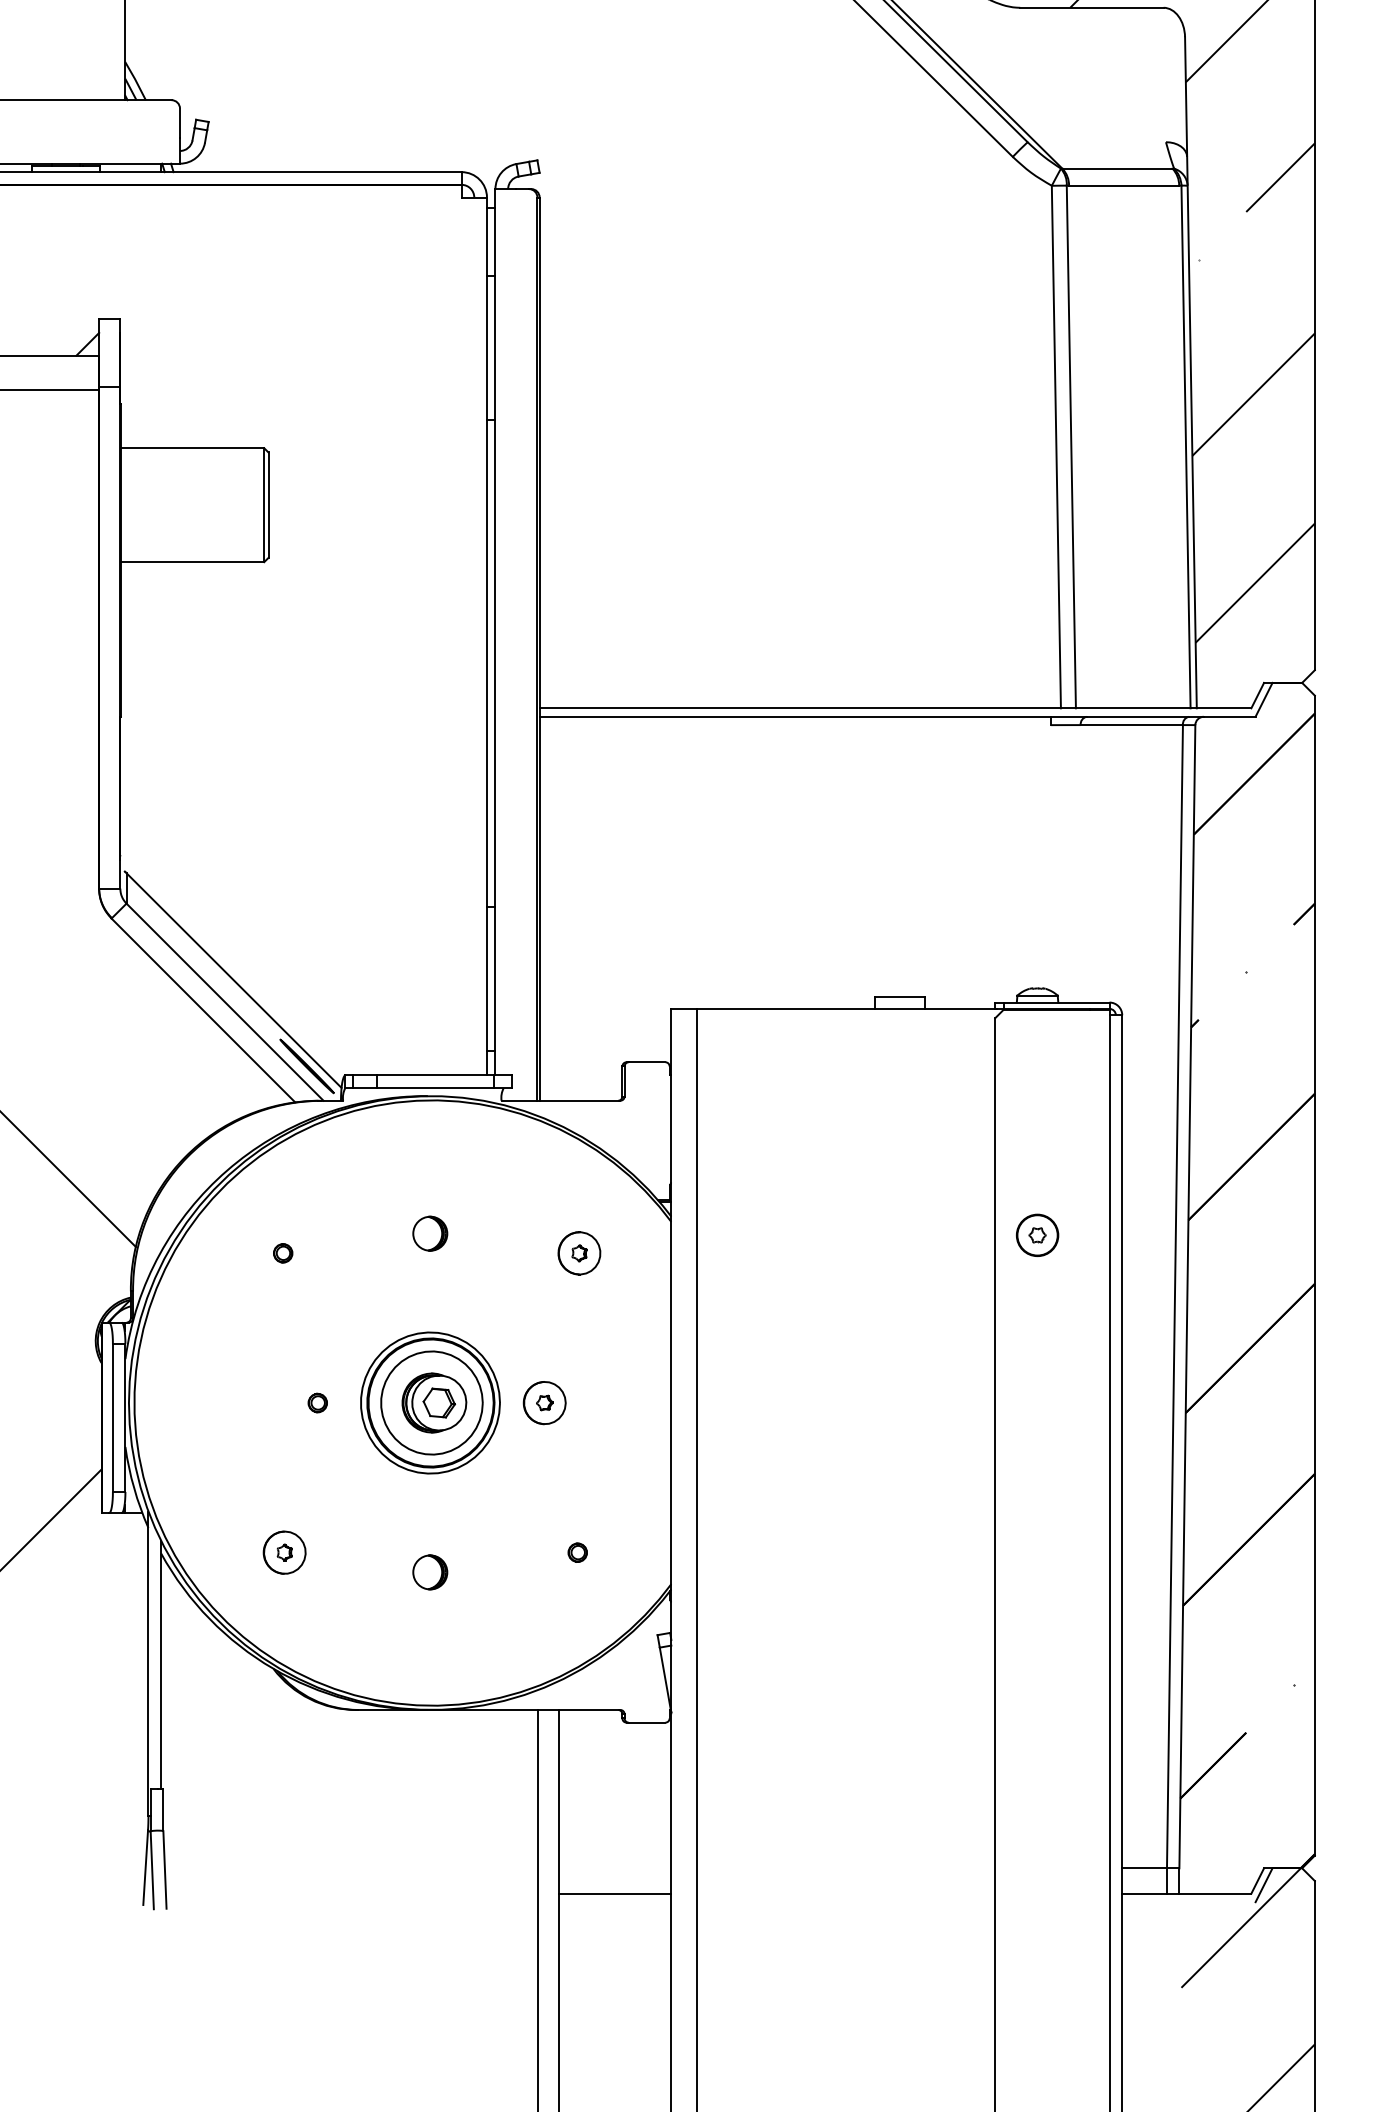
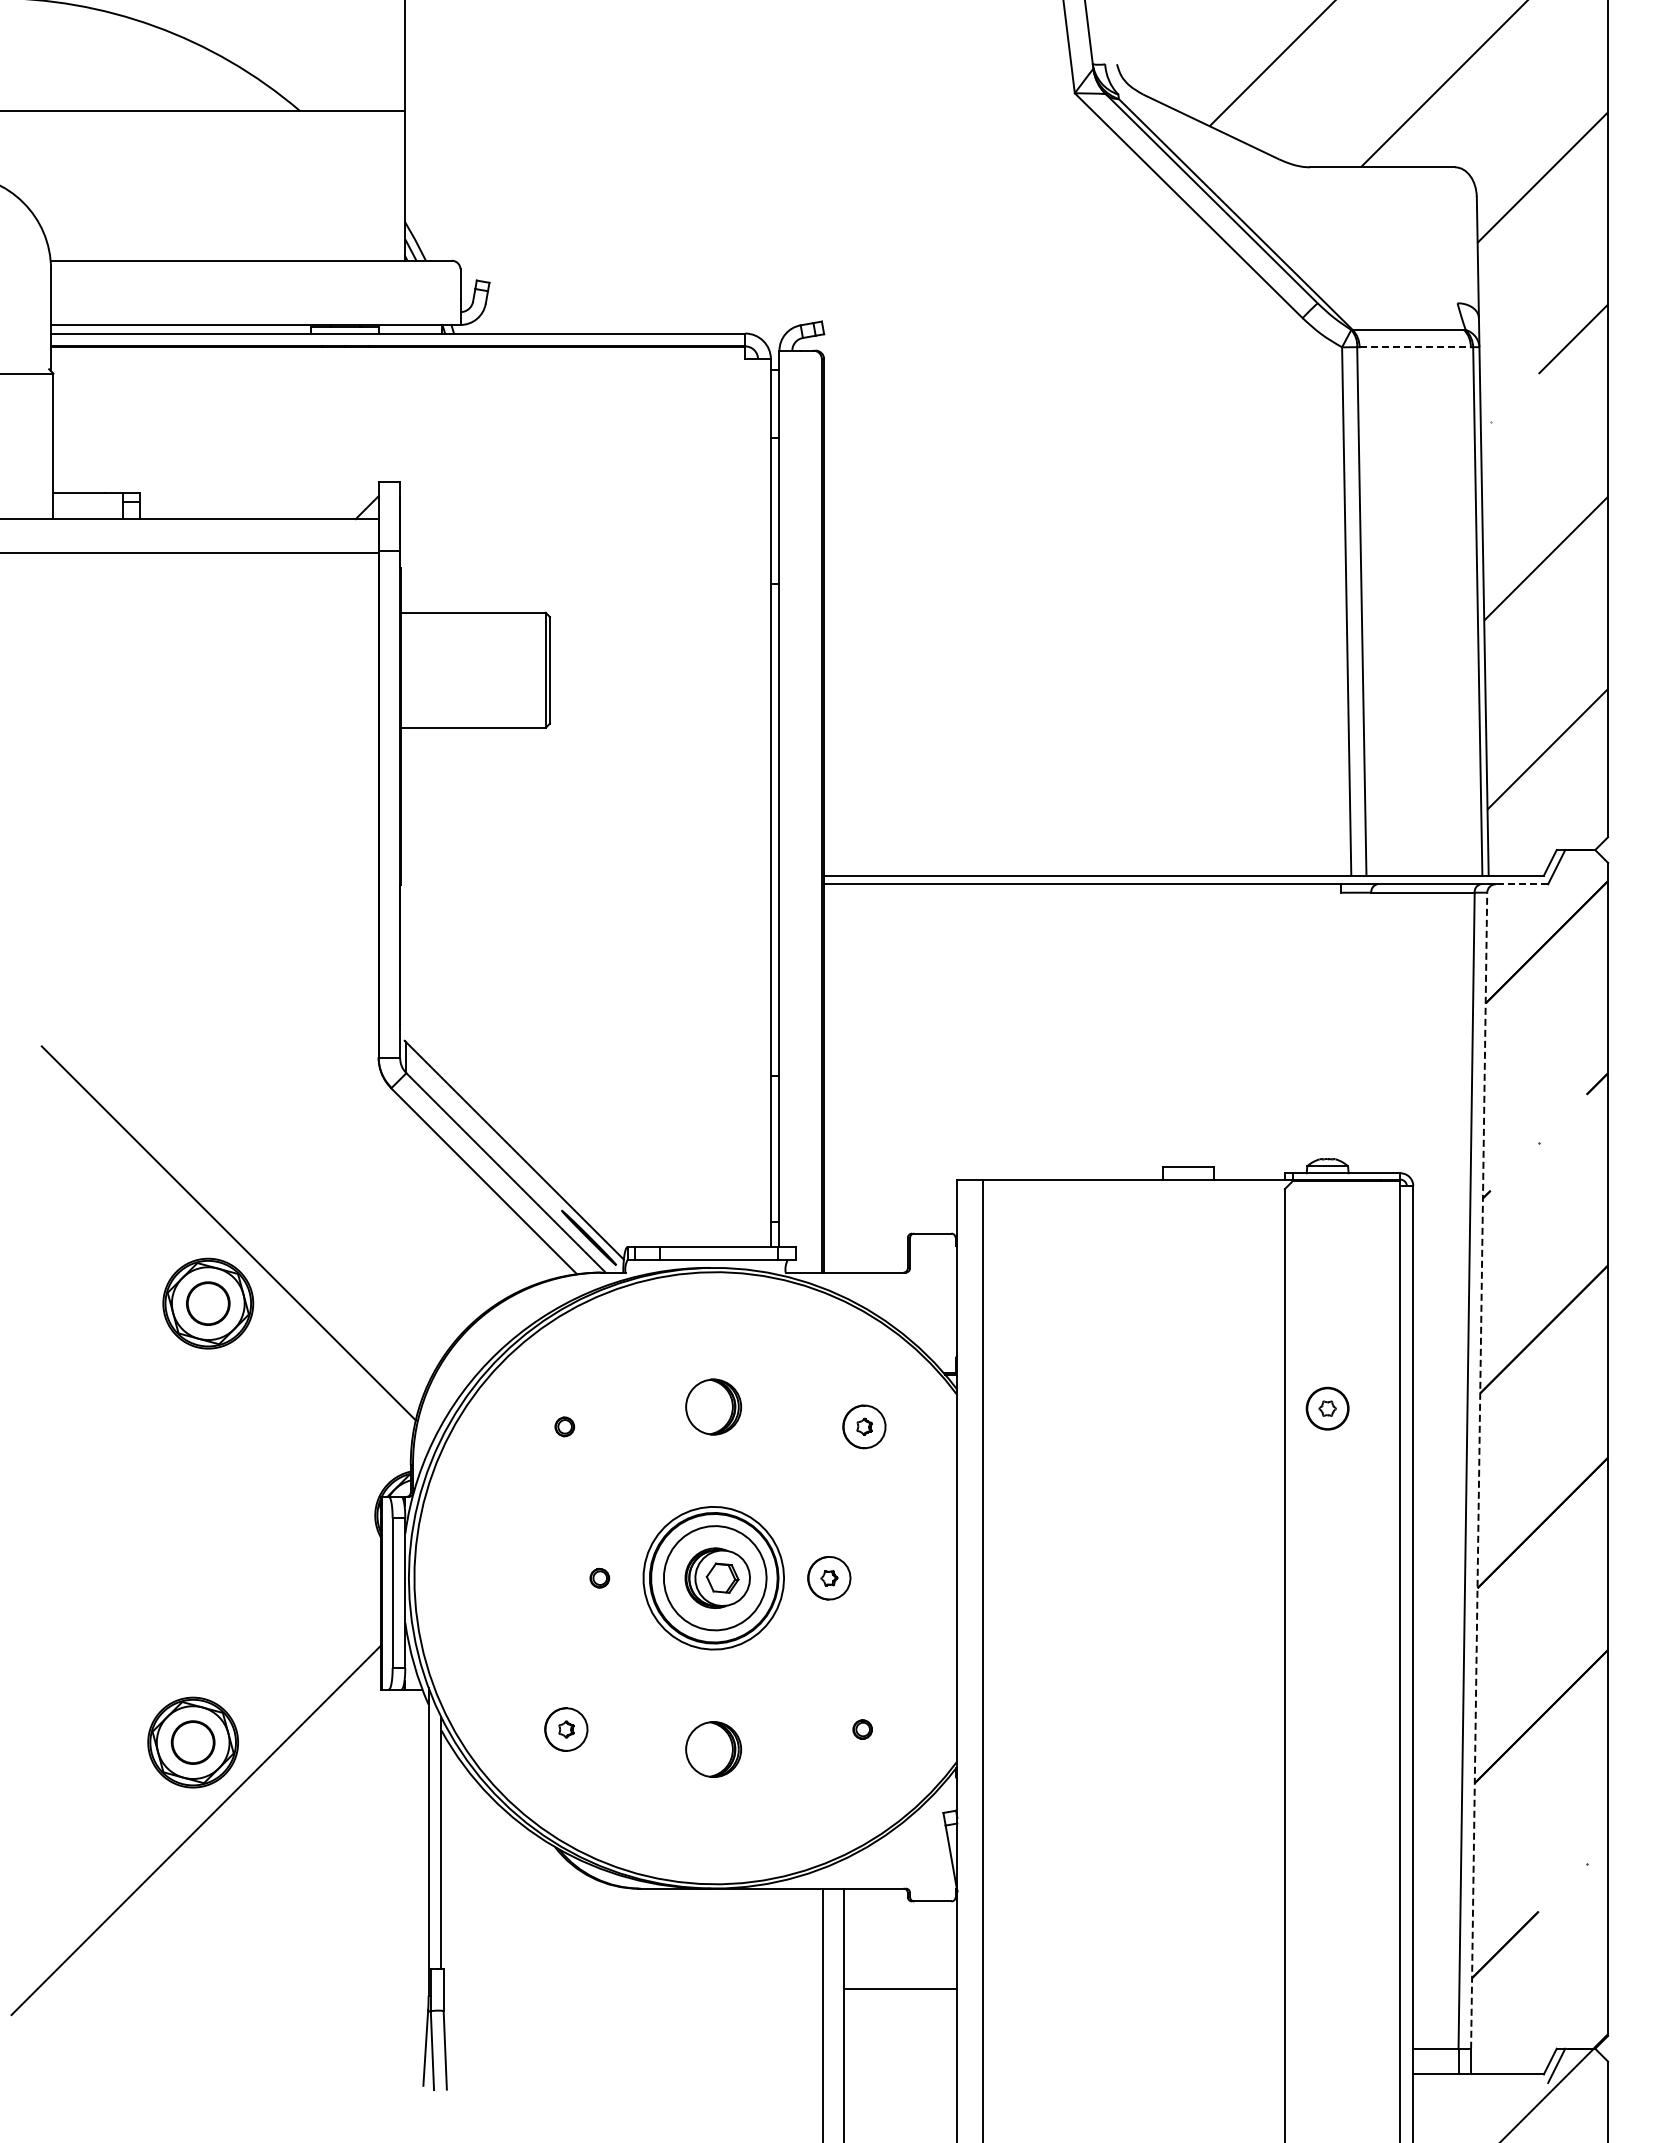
line: (1124, 185) -> (1415, 347), solid -> dashed
line: (1229, 716) -> (1521, 884), solid -> dashed
part: (430, 1233) -> (713, 1406), size x1.6
line: (1187, 1296) -> (1479, 1470), solid -> dashed
part: (430, 1572) -> (713, 1749), size x1.6
line: (615, 1893) -> (900, 1989), moved

